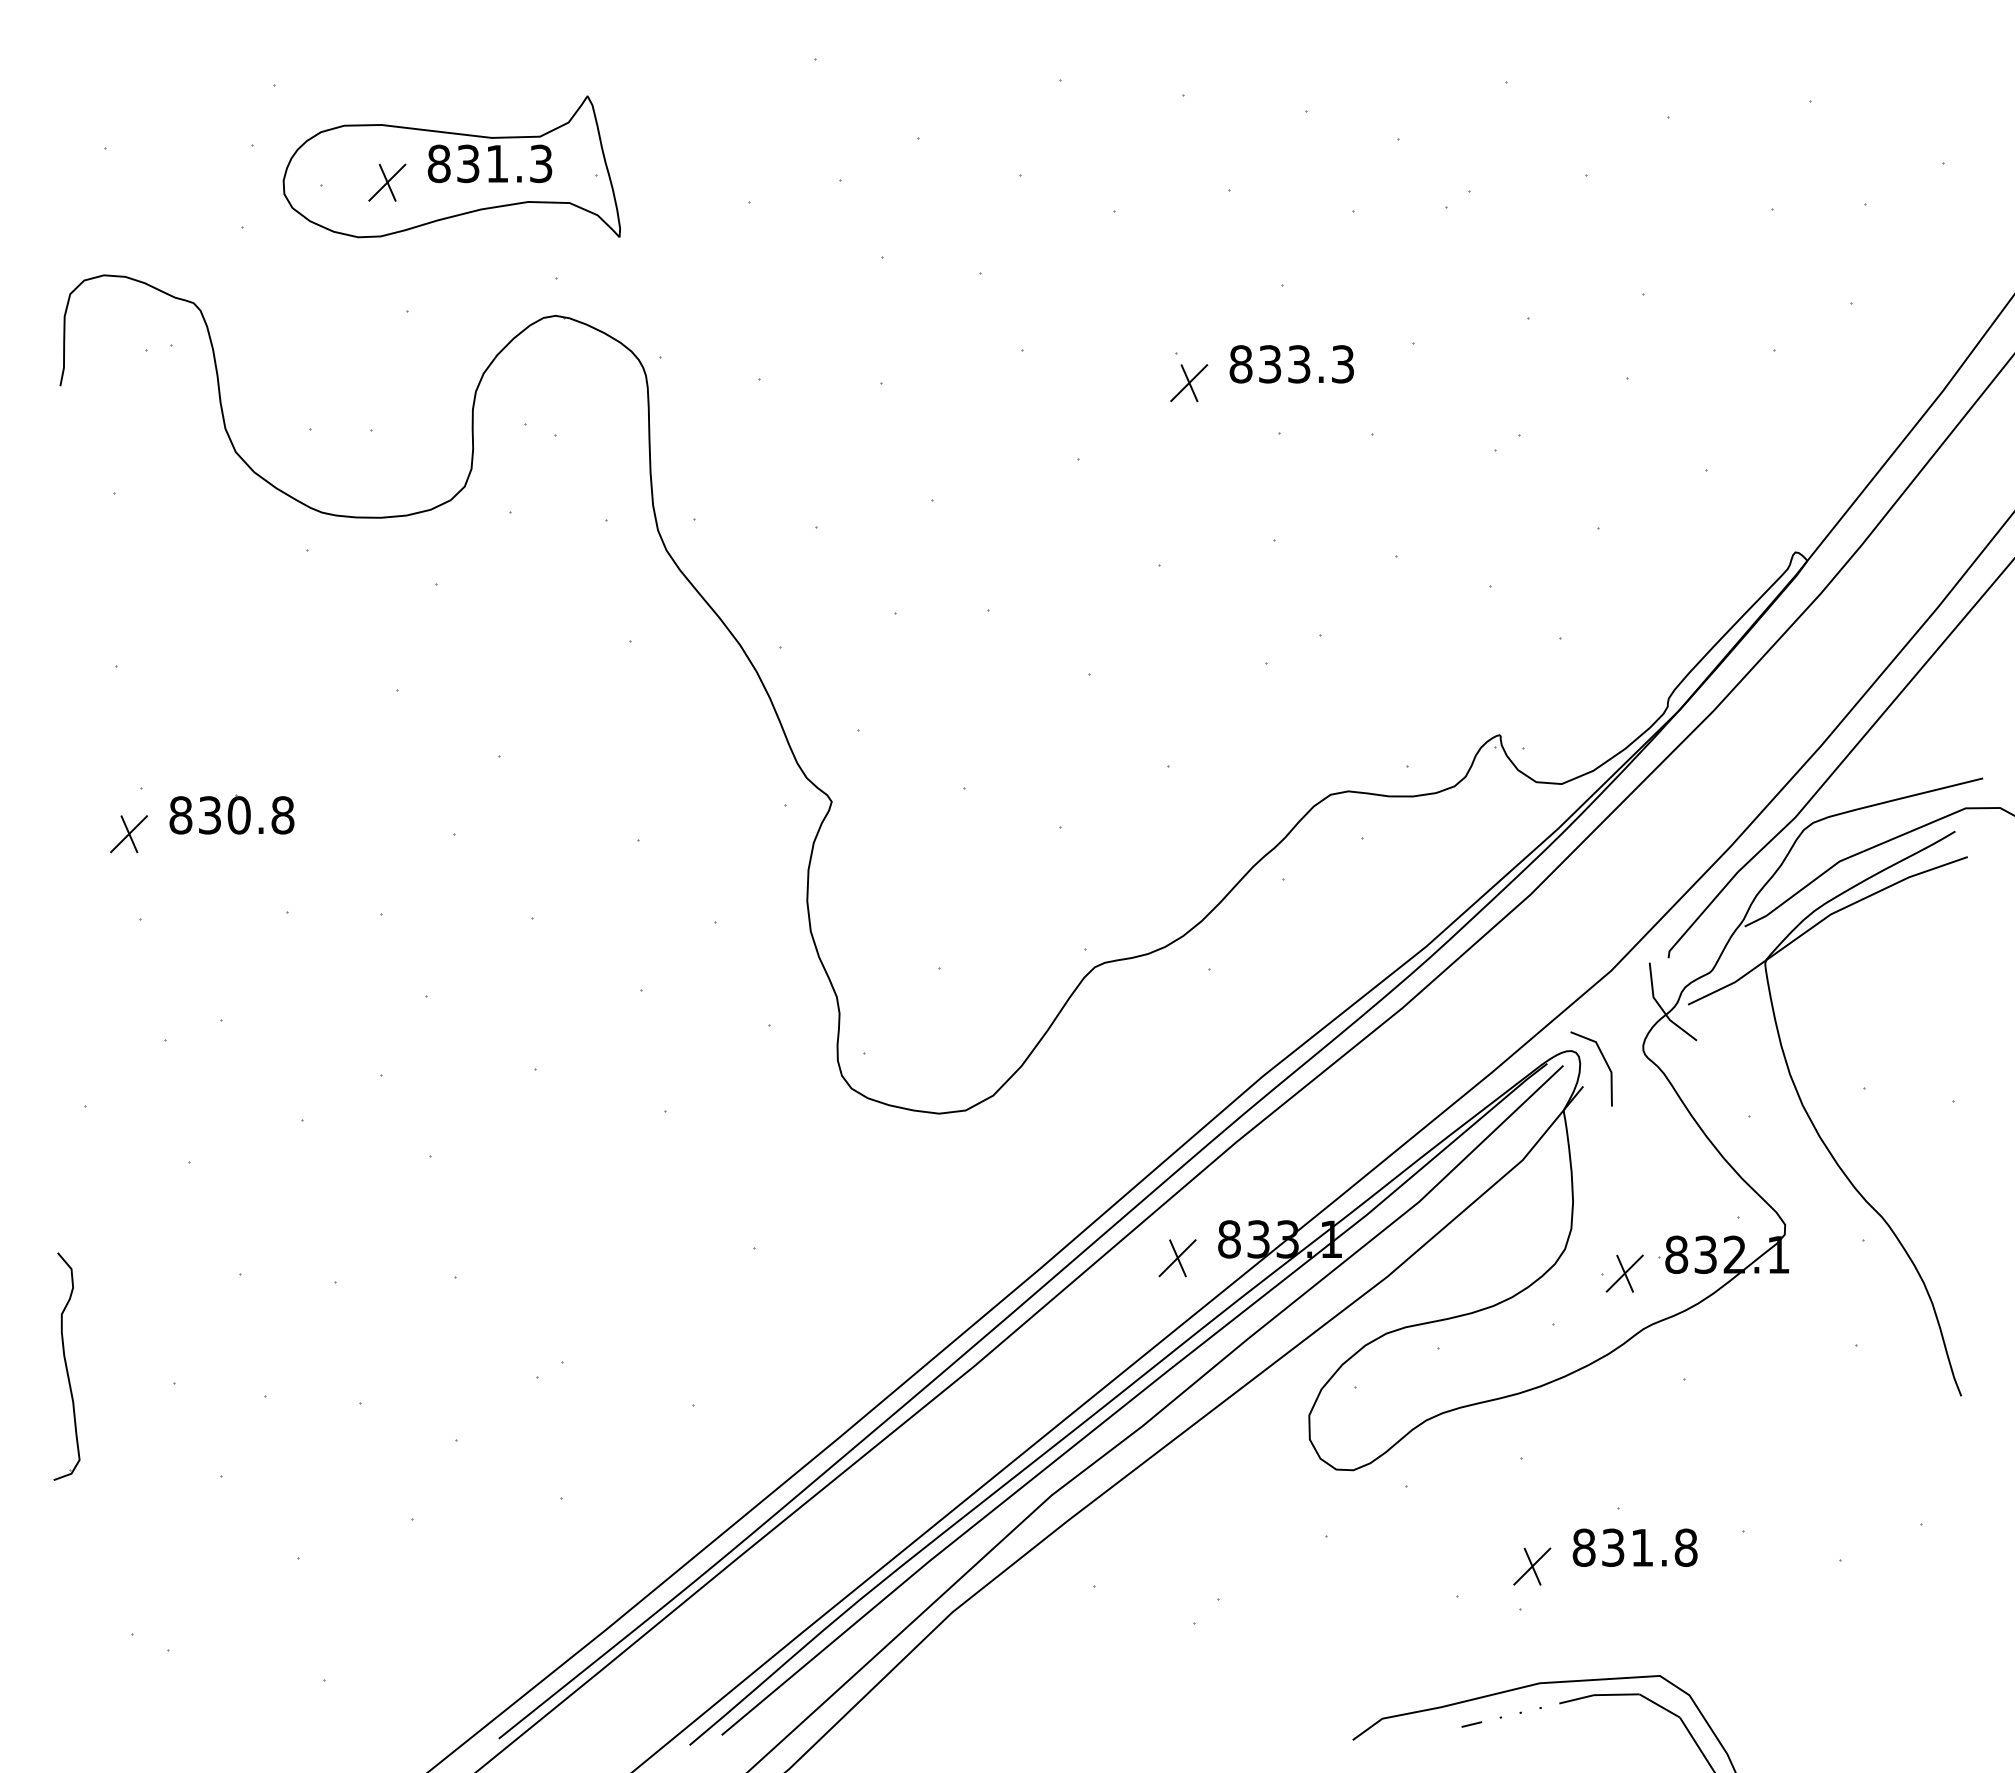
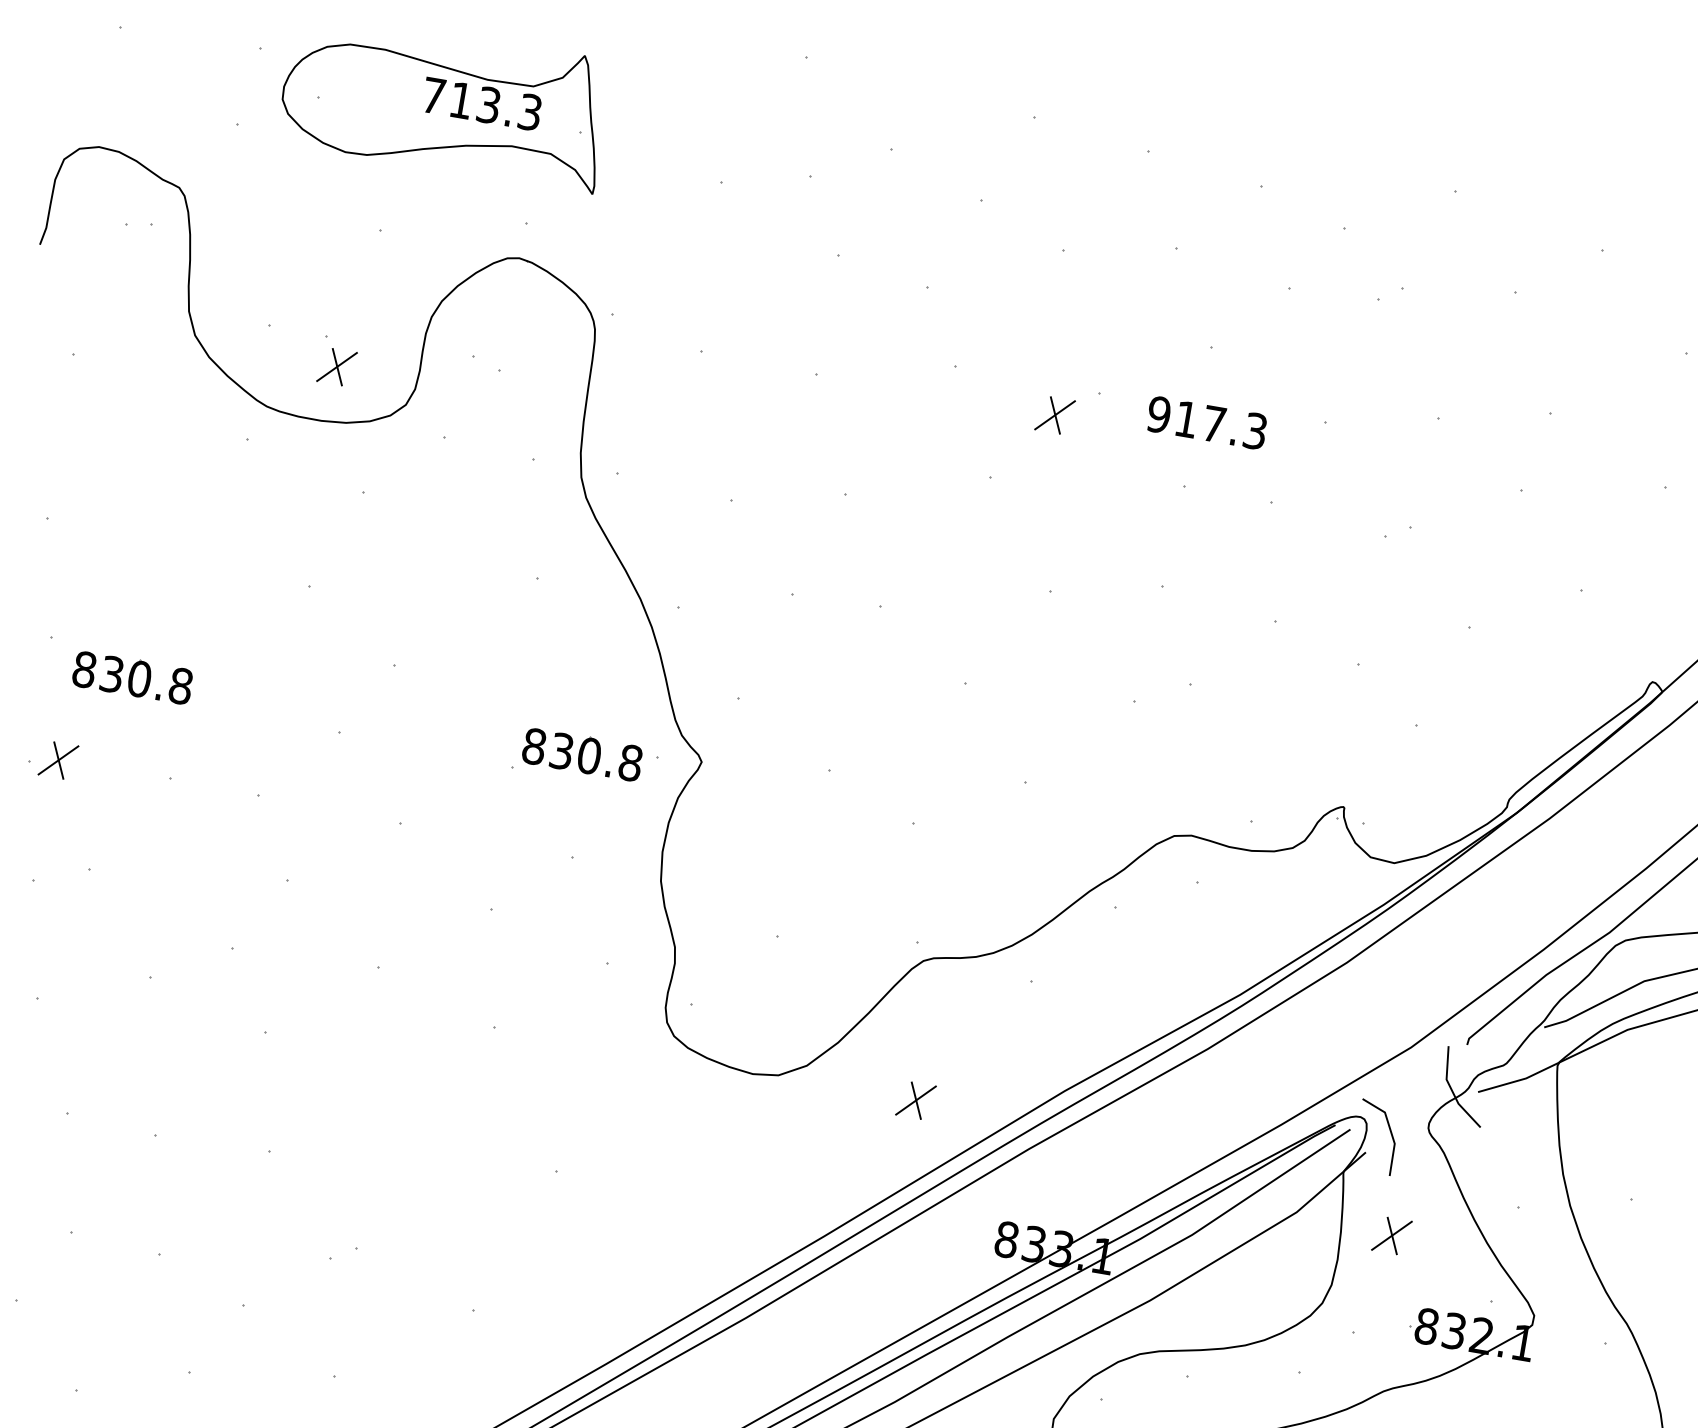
text: (467, 163) -> (460, 100), 831.3 -> 713.3
part: (387, 182) -> (337, 366), moved
text: (1269, 364) -> (1185, 419), 833.3 -> 917.3
part: (1189, 383) -> (1055, 415), moved
part: (707, 814) -> (582, 753), added
part: (129, 834) -> (58, 760), moved
part: (1177, 1258) -> (915, 1100), moved
part: (1624, 1273) -> (1391, 1235), moved

